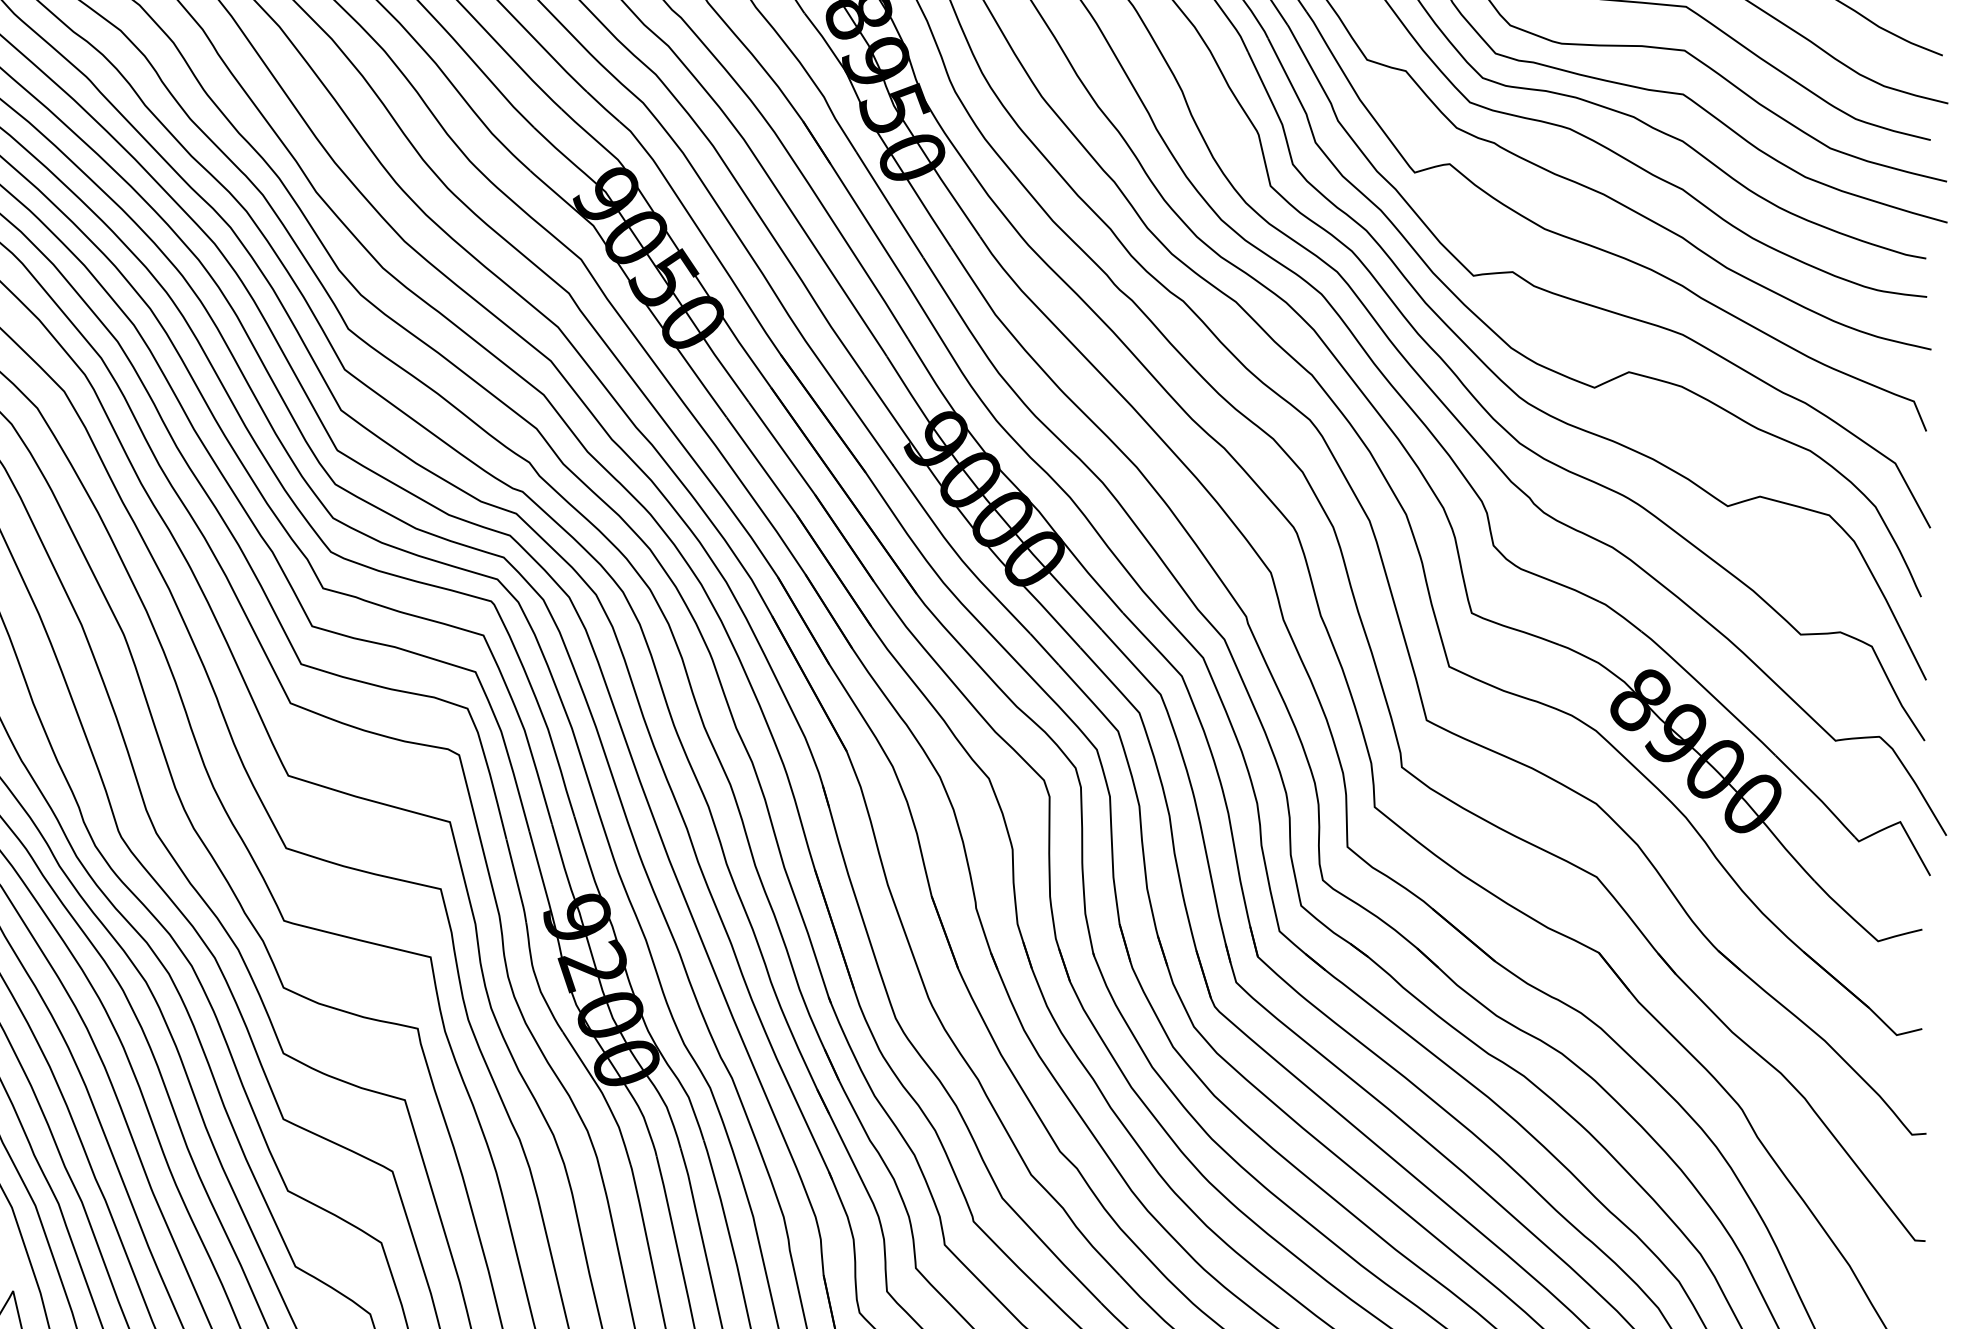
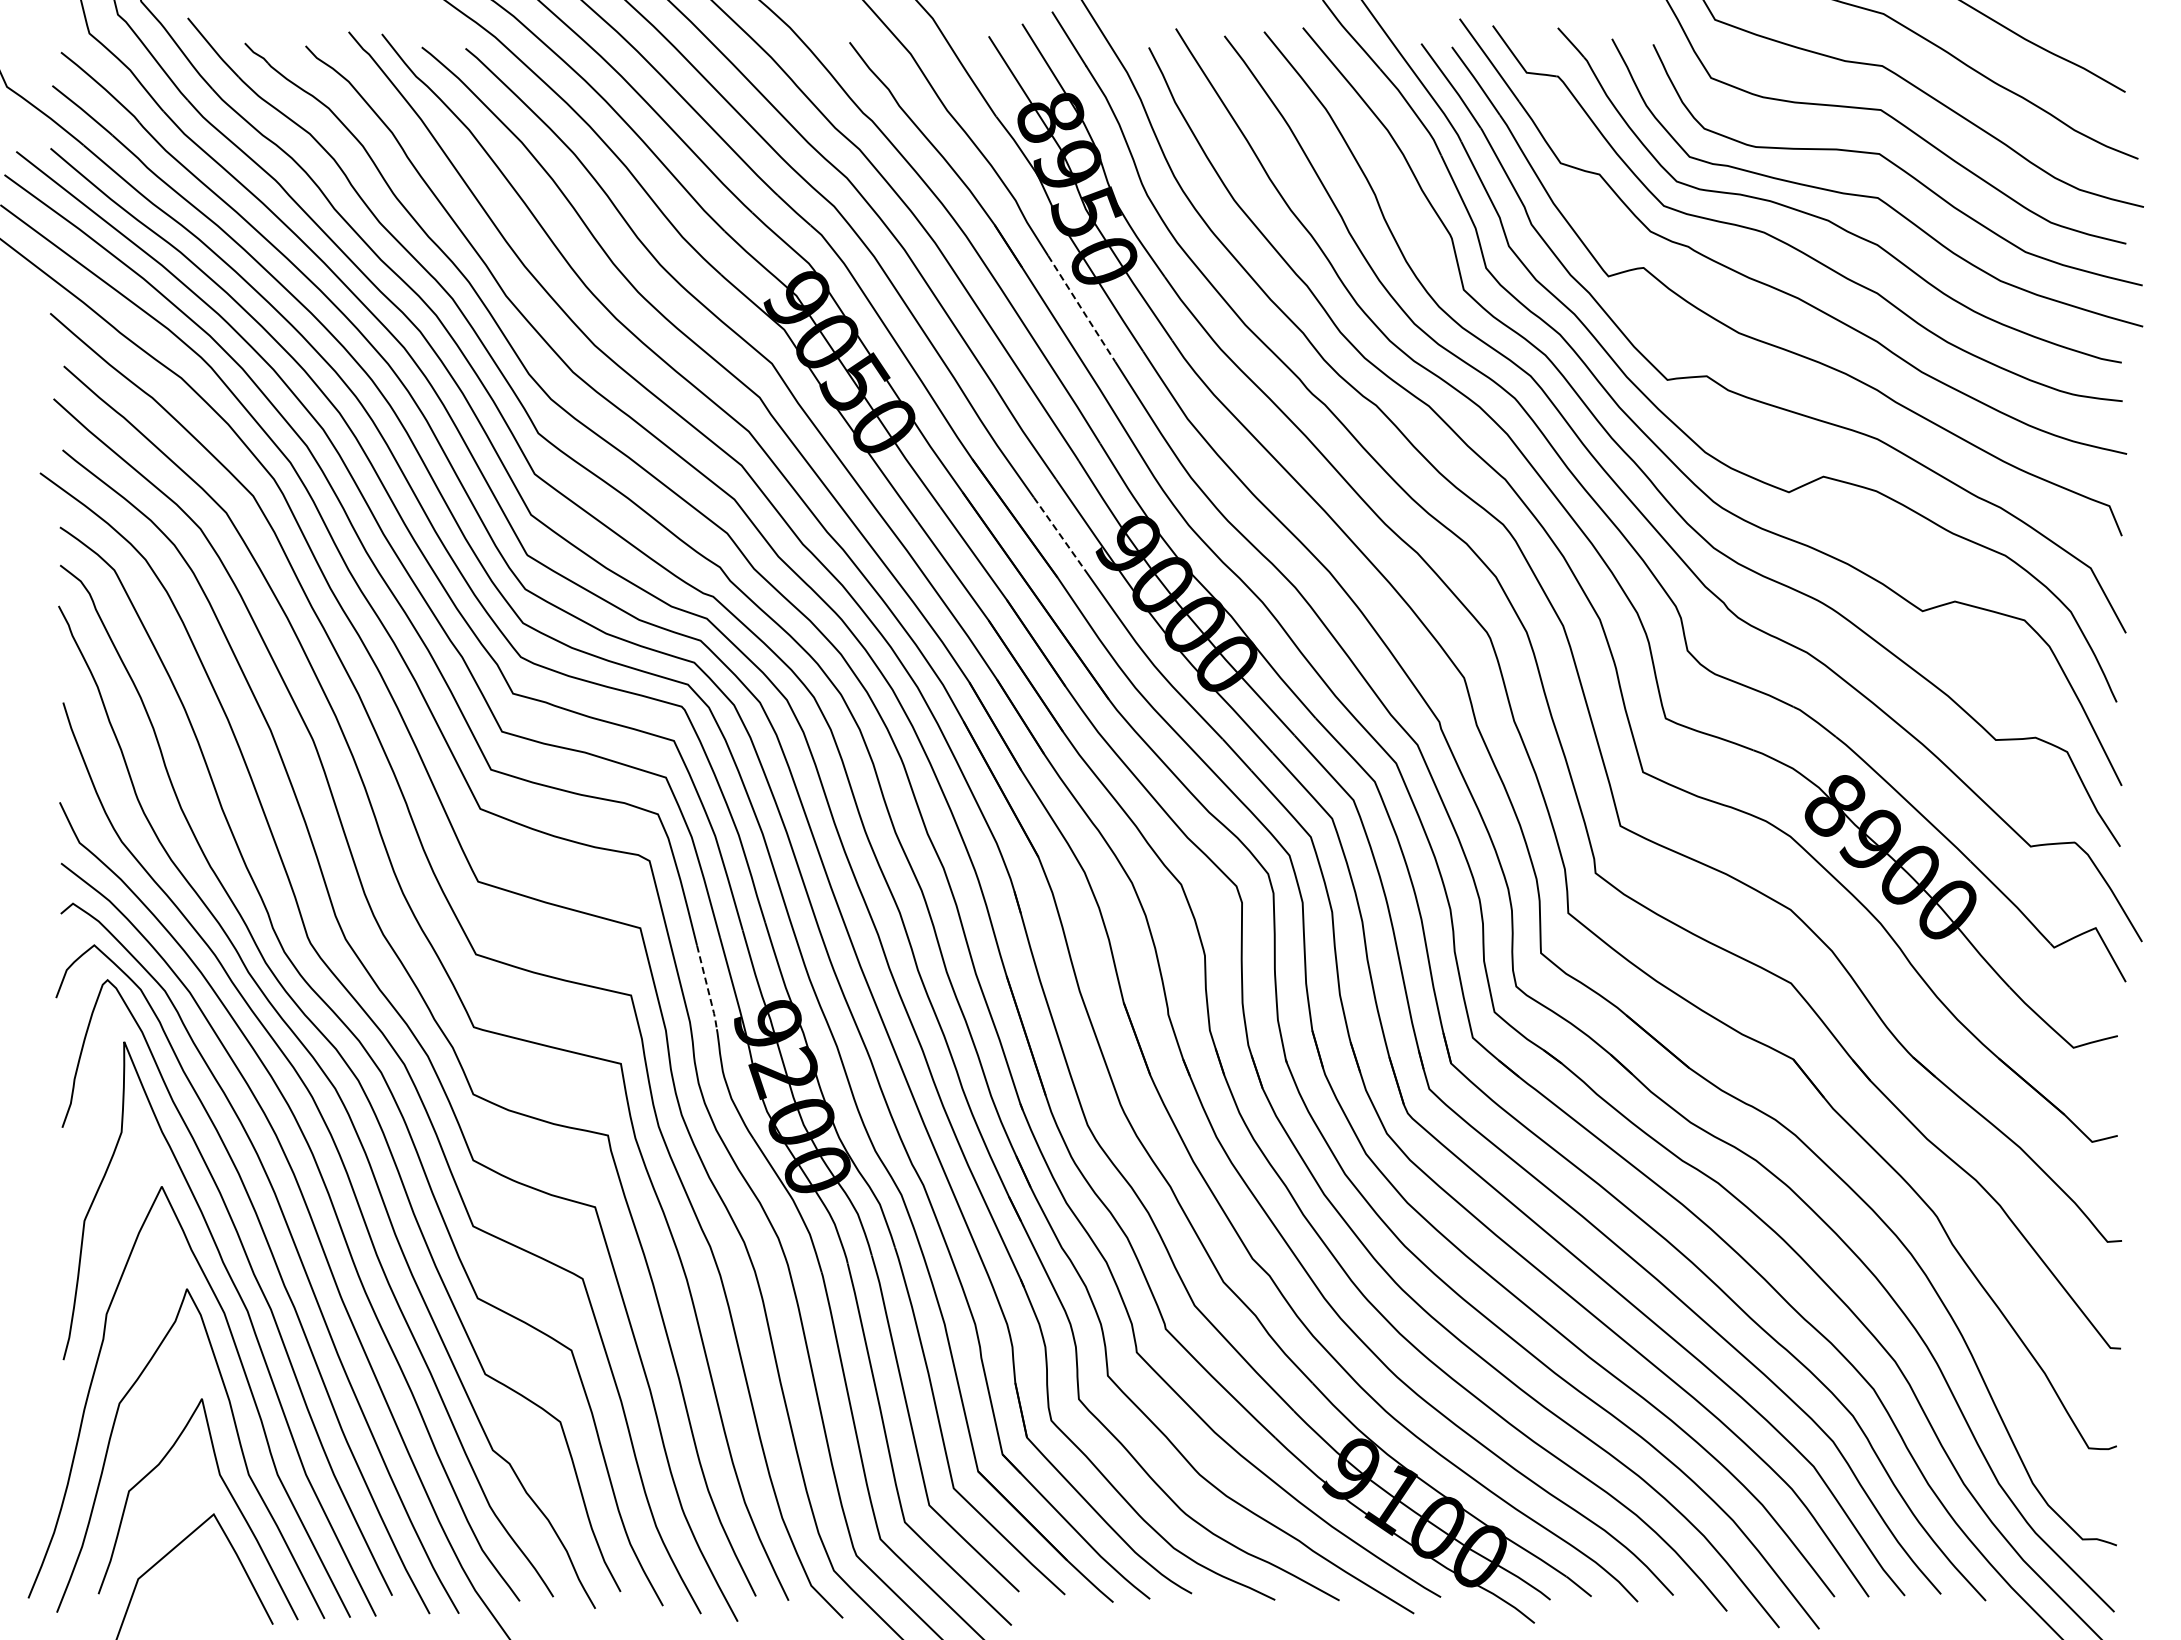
line: (890, 205) -> (1082, 309), solid -> dashed
line: (867, 428) -> (1059, 533), solid -> dashed
line: (516, 883) -> (707, 989), solid -> dashed

